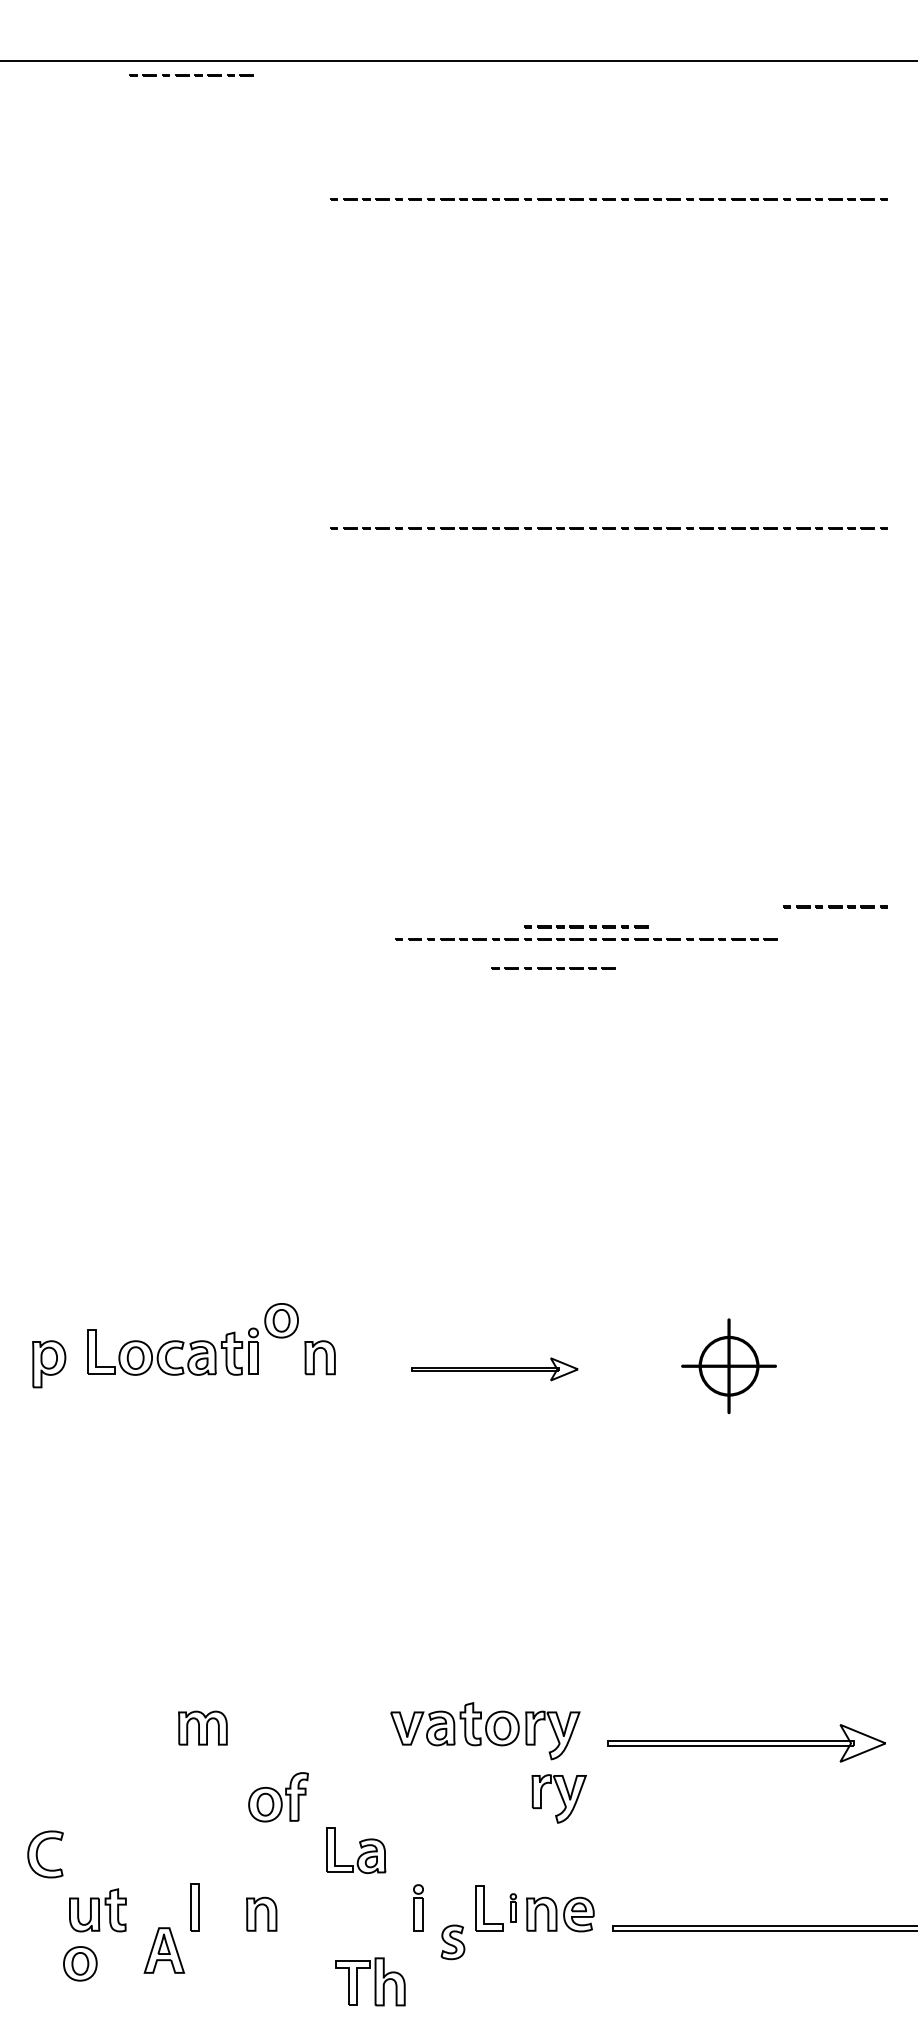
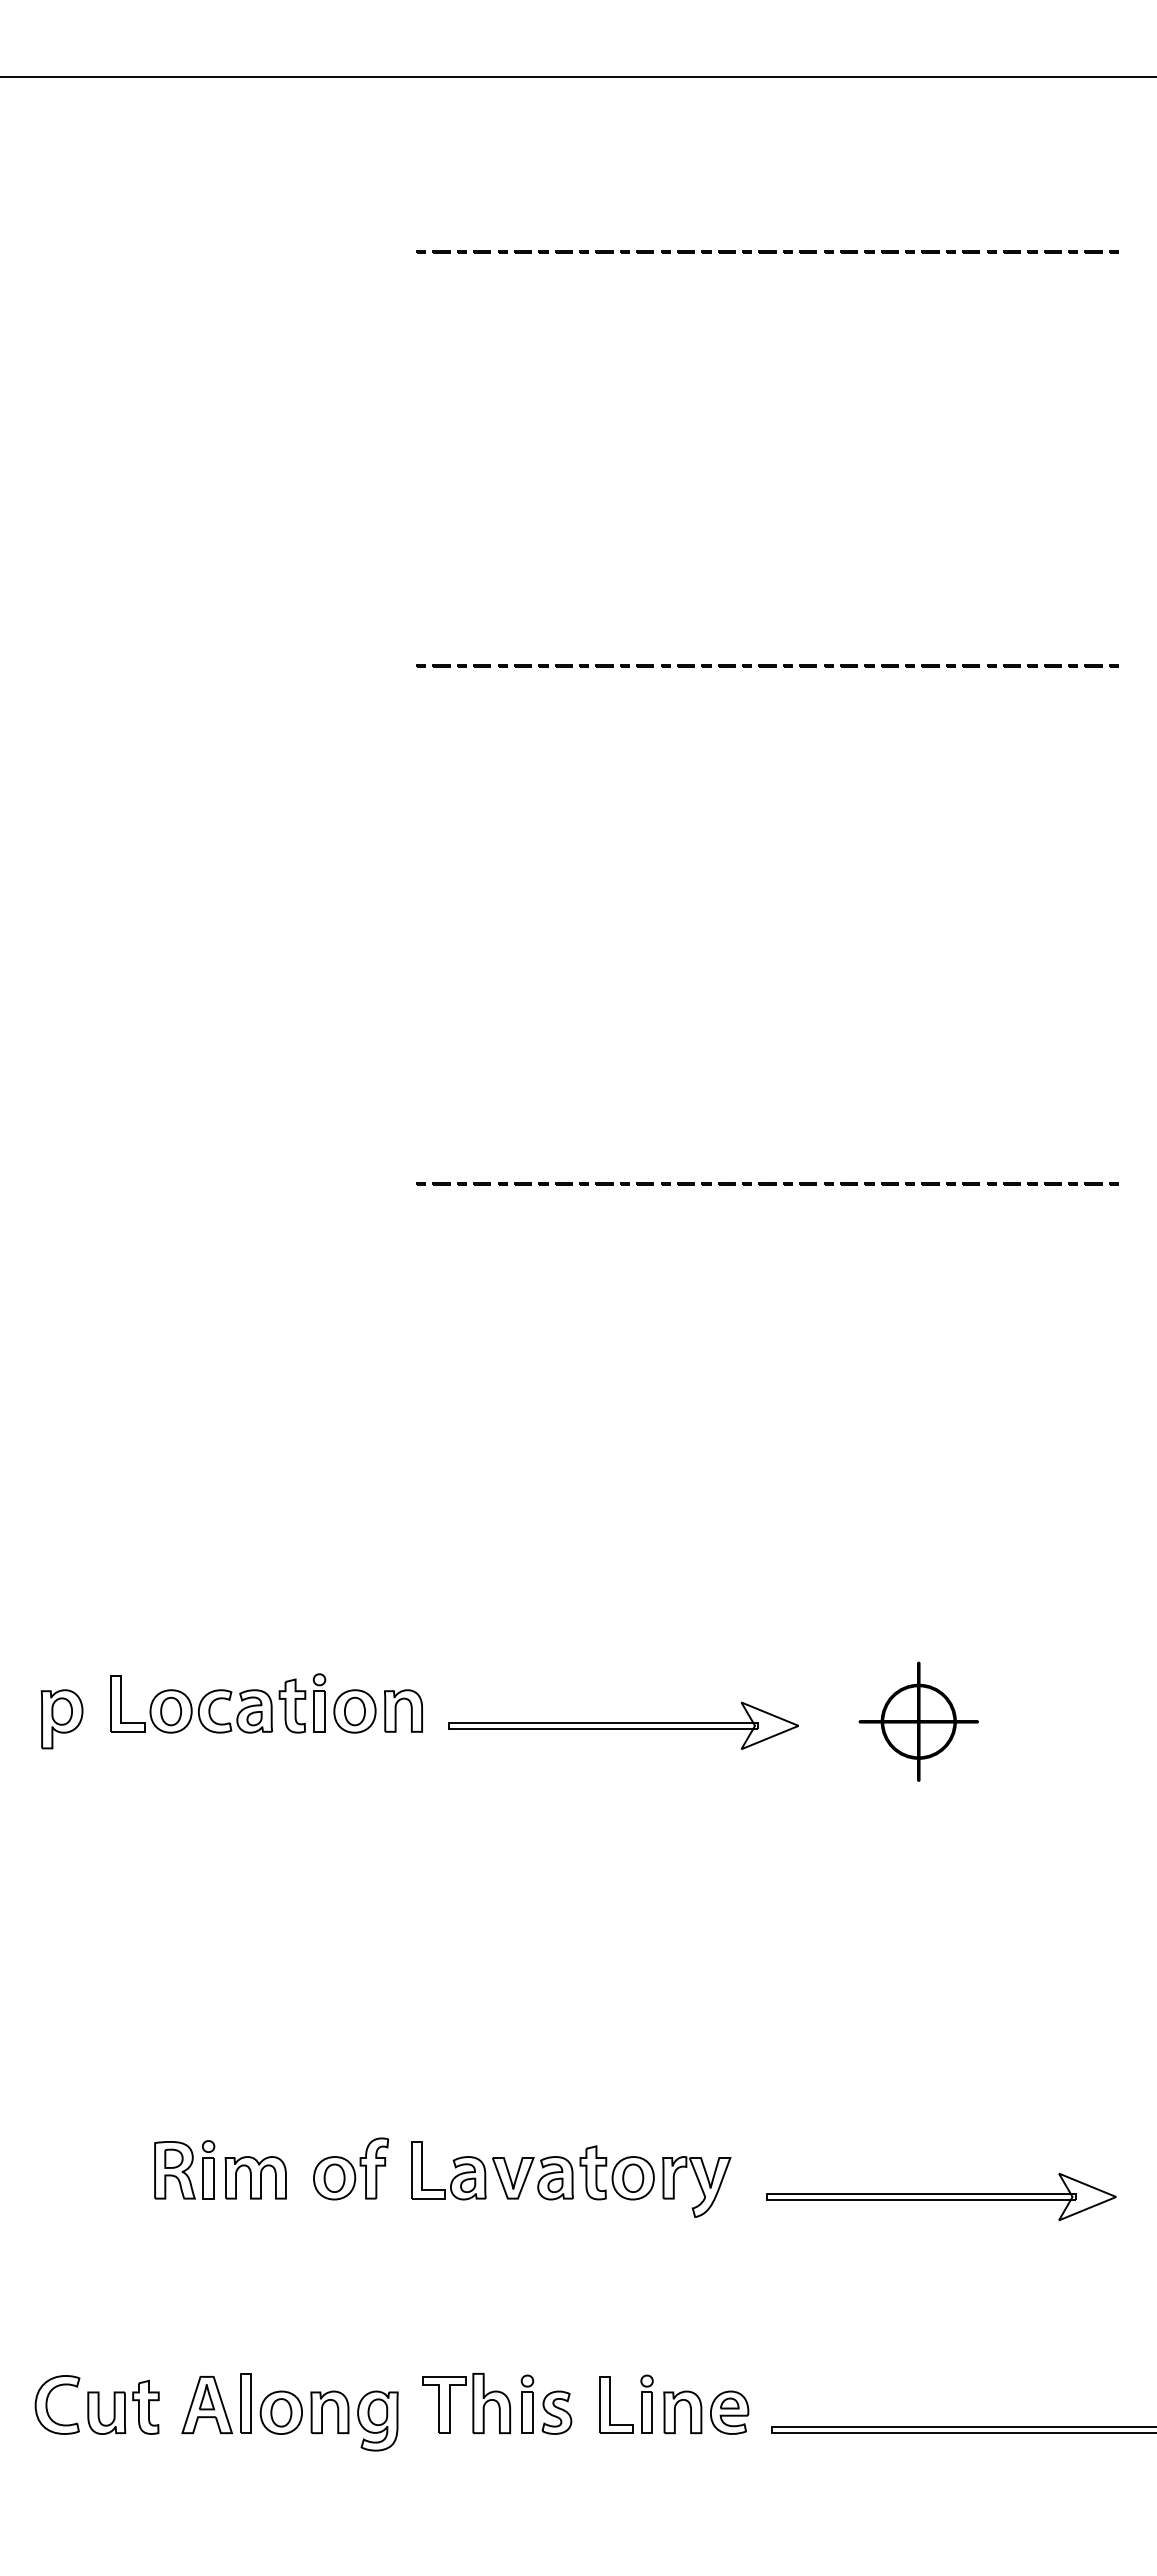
line: (189, 75) -> (238, 95), removed
line: (835, 906) -> (1052, 1183), moved
line: (583, 926) -> (735, 1167), removed
line: (357, 939) -> (450, 1183), added
line: (551, 967) -> (694, 1219), removed
part: (281, 1320) -> (354, 1711), moved
part: (494, 1369) -> (623, 1725), size x1.67
part: (146, 1721) -> (184, 2169), added
part: (278, 1796) -> (351, 2168), moved
part: (558, 1798) -> (704, 2266), removed
part: (360, 1847) -> (454, 2167), moved
part: (37, 1854) -> (47, 2404), moved
part: (512, 1907) -> (646, 2403), size x1.67
part: (299, 1920) -> (377, 2420), added
part: (452, 1942) -> (556, 2412), moved
part: (163, 1950) -> (206, 2405), moved
part: (79, 1963) -> (280, 2412), moved
part: (370, 1981) -> (466, 2403), moved

